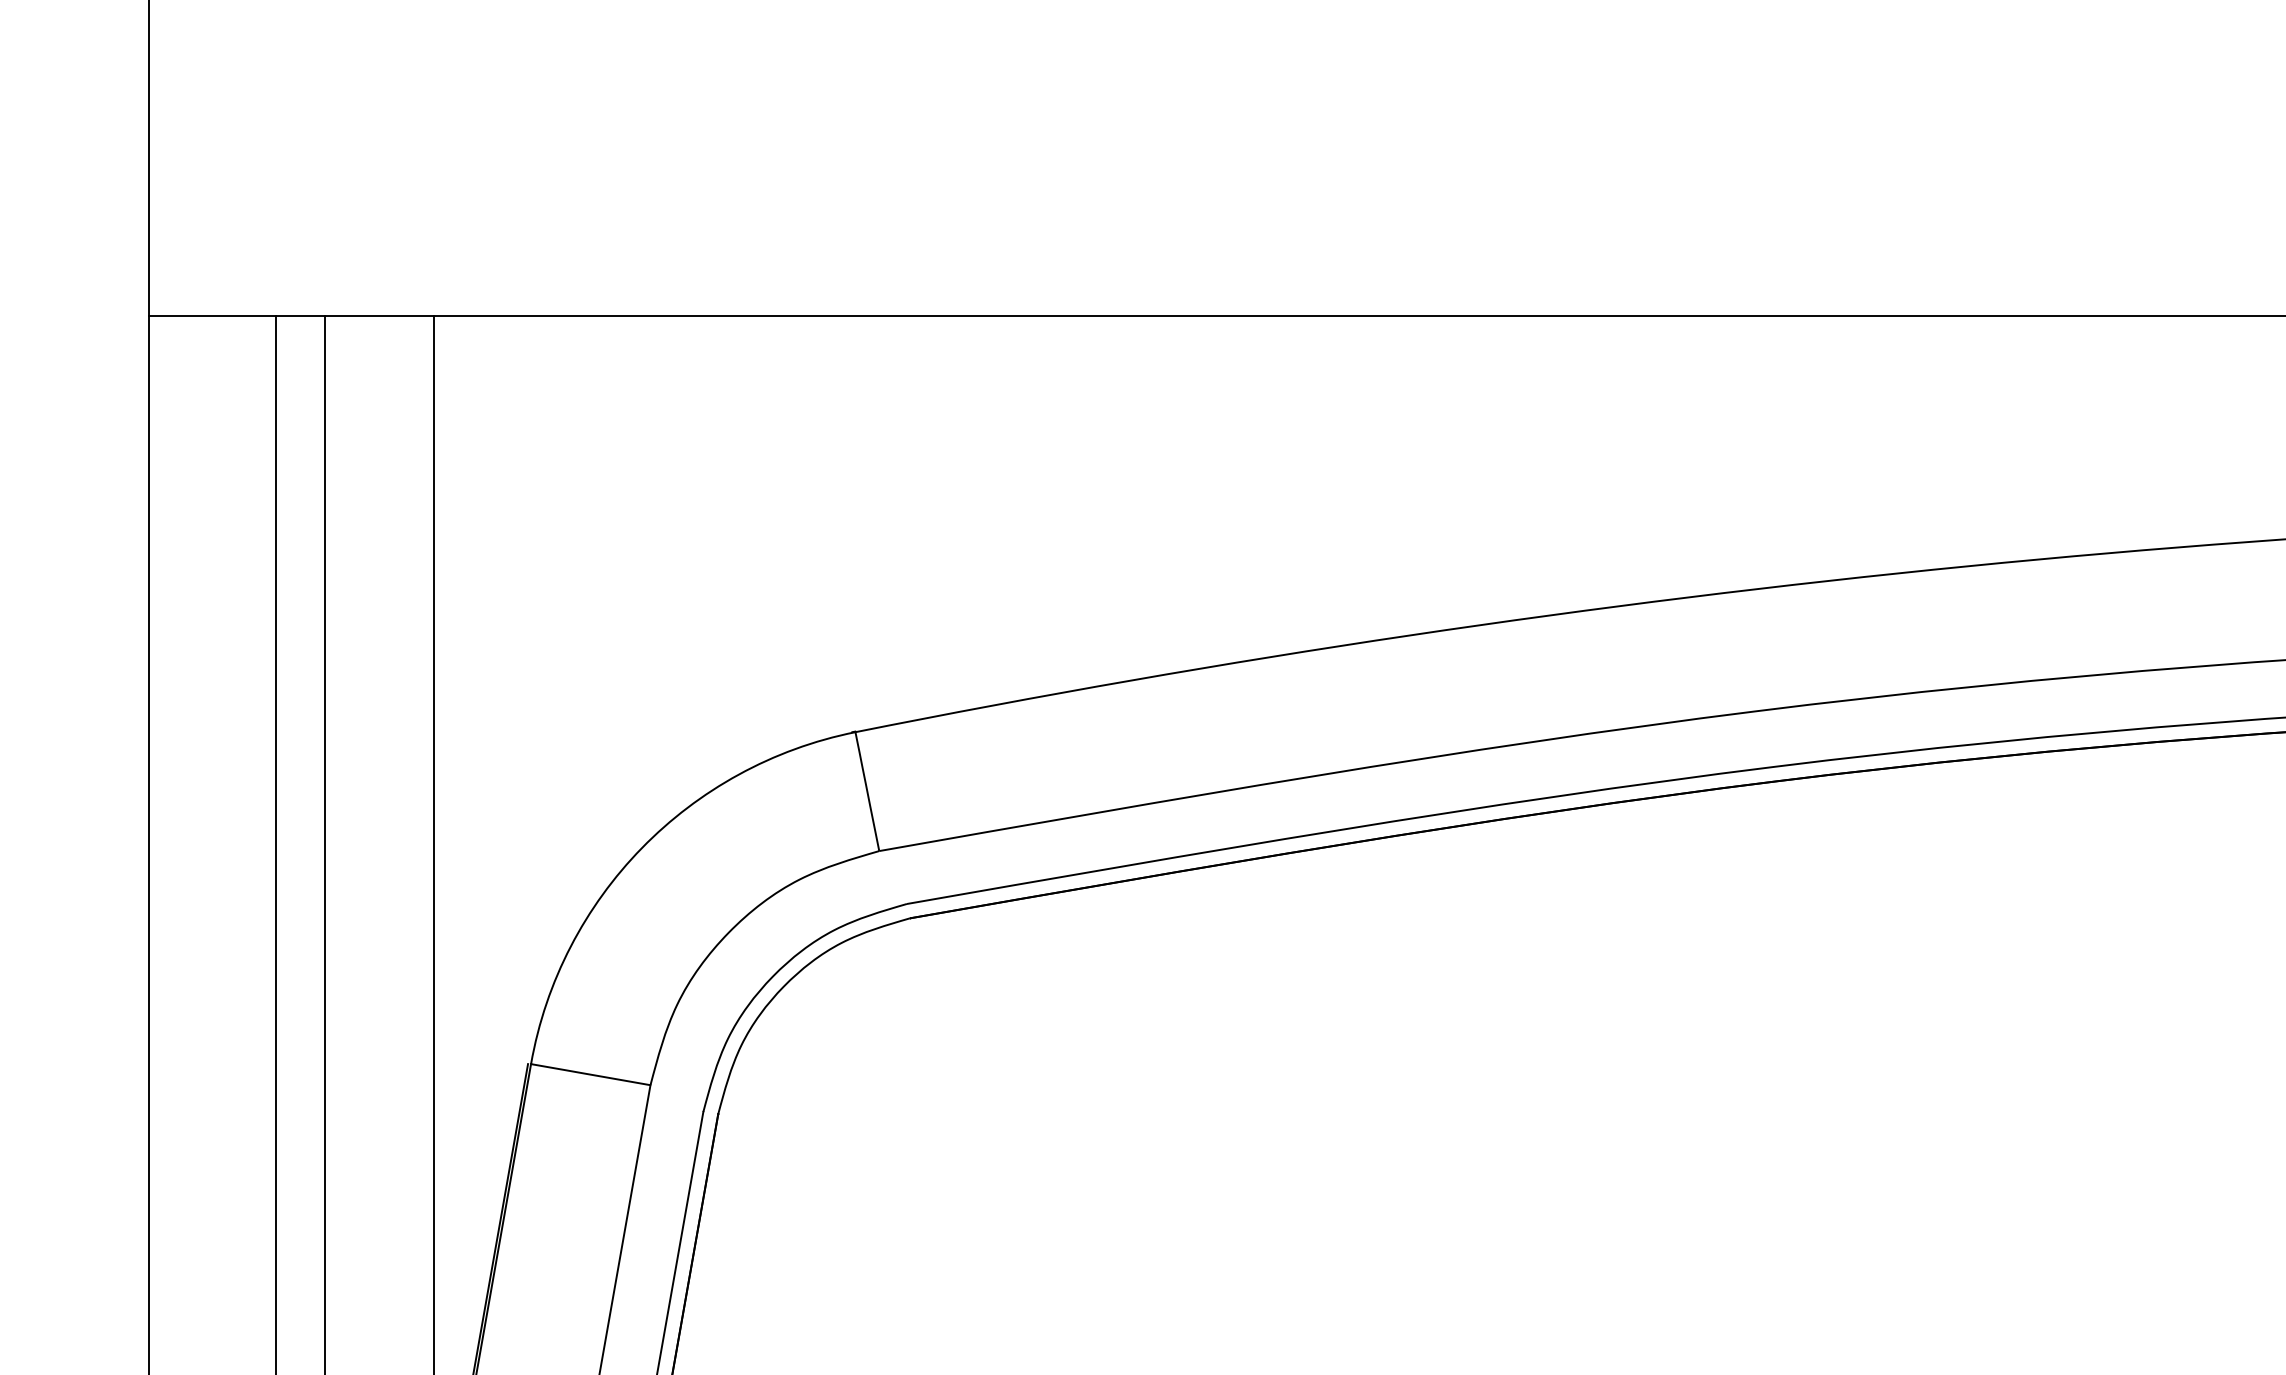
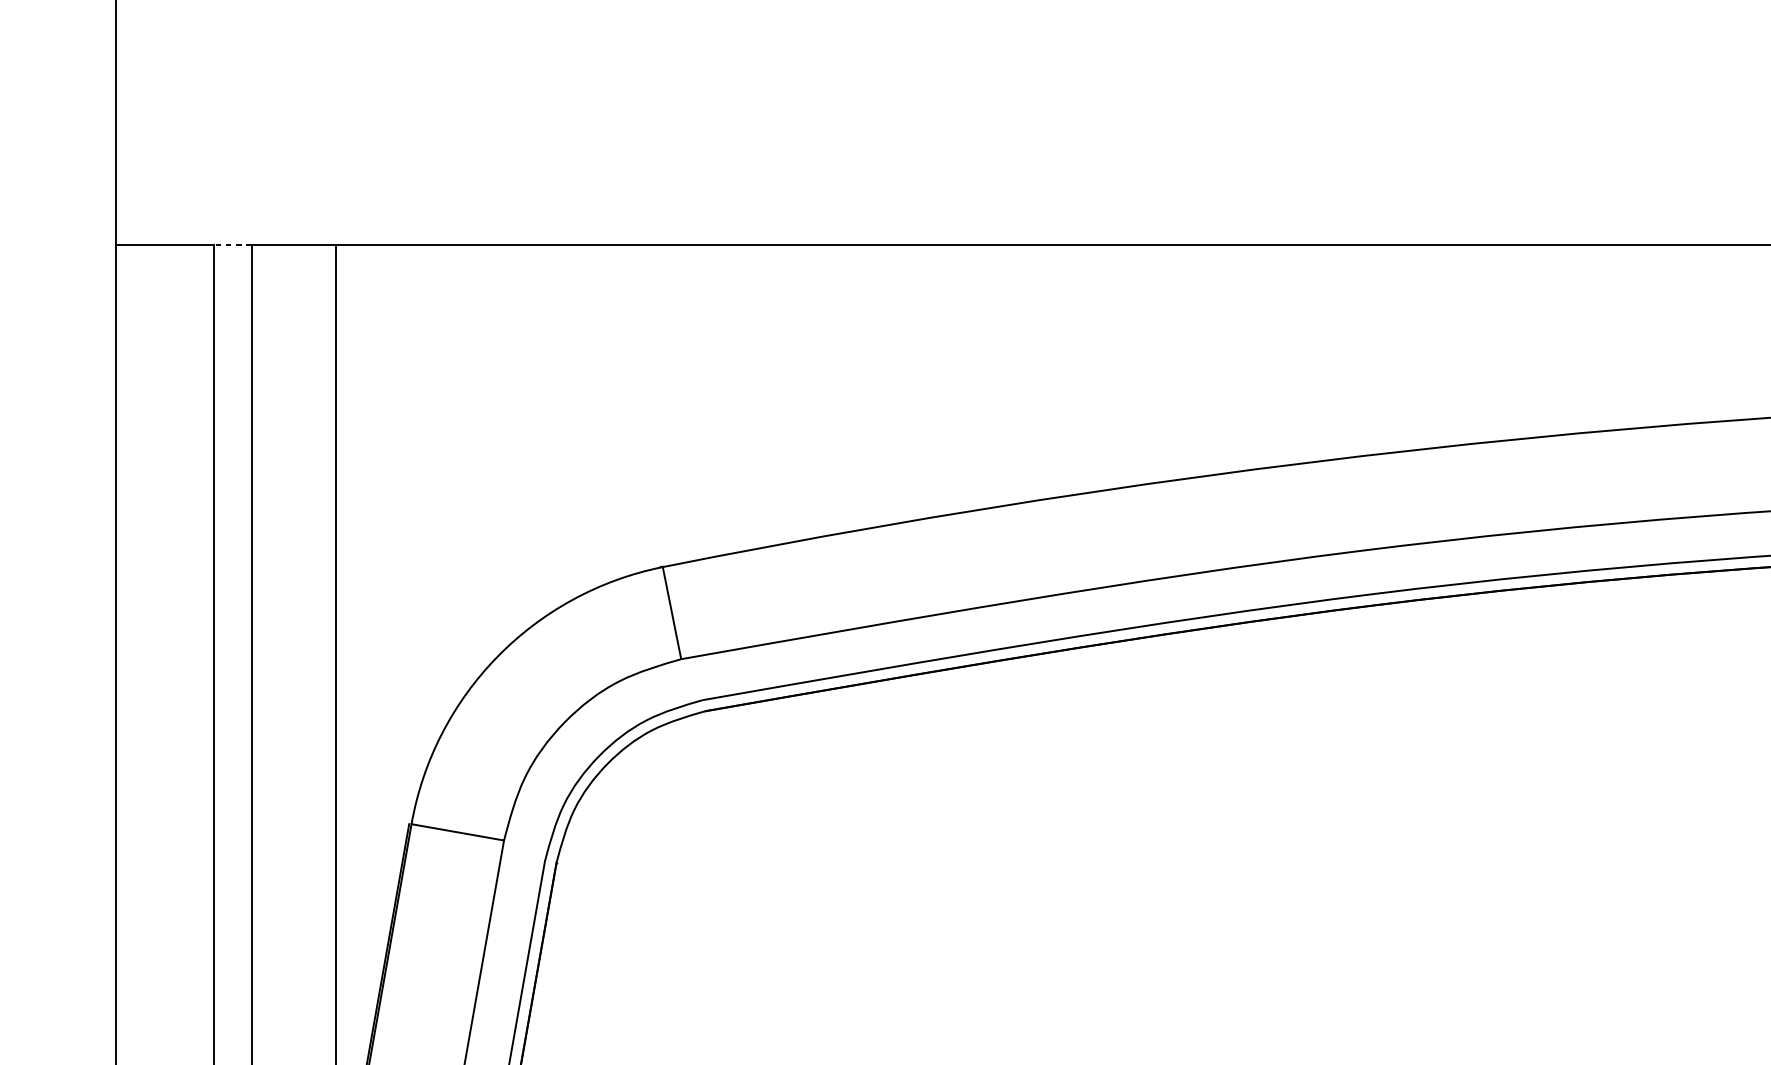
line: (299, 316) -> (232, 245), solid -> dashed

